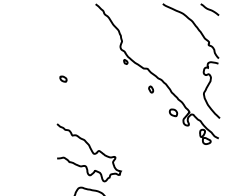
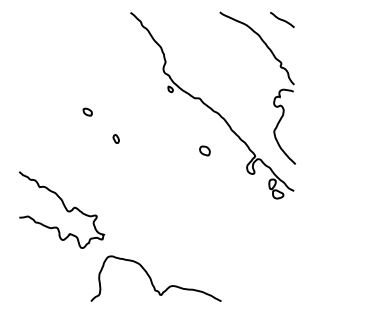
part: (150, 89) -> (115, 138), moved
part: (173, 112) -> (204, 150), moved
curve: (91, 151) -> (64, 208), moved

